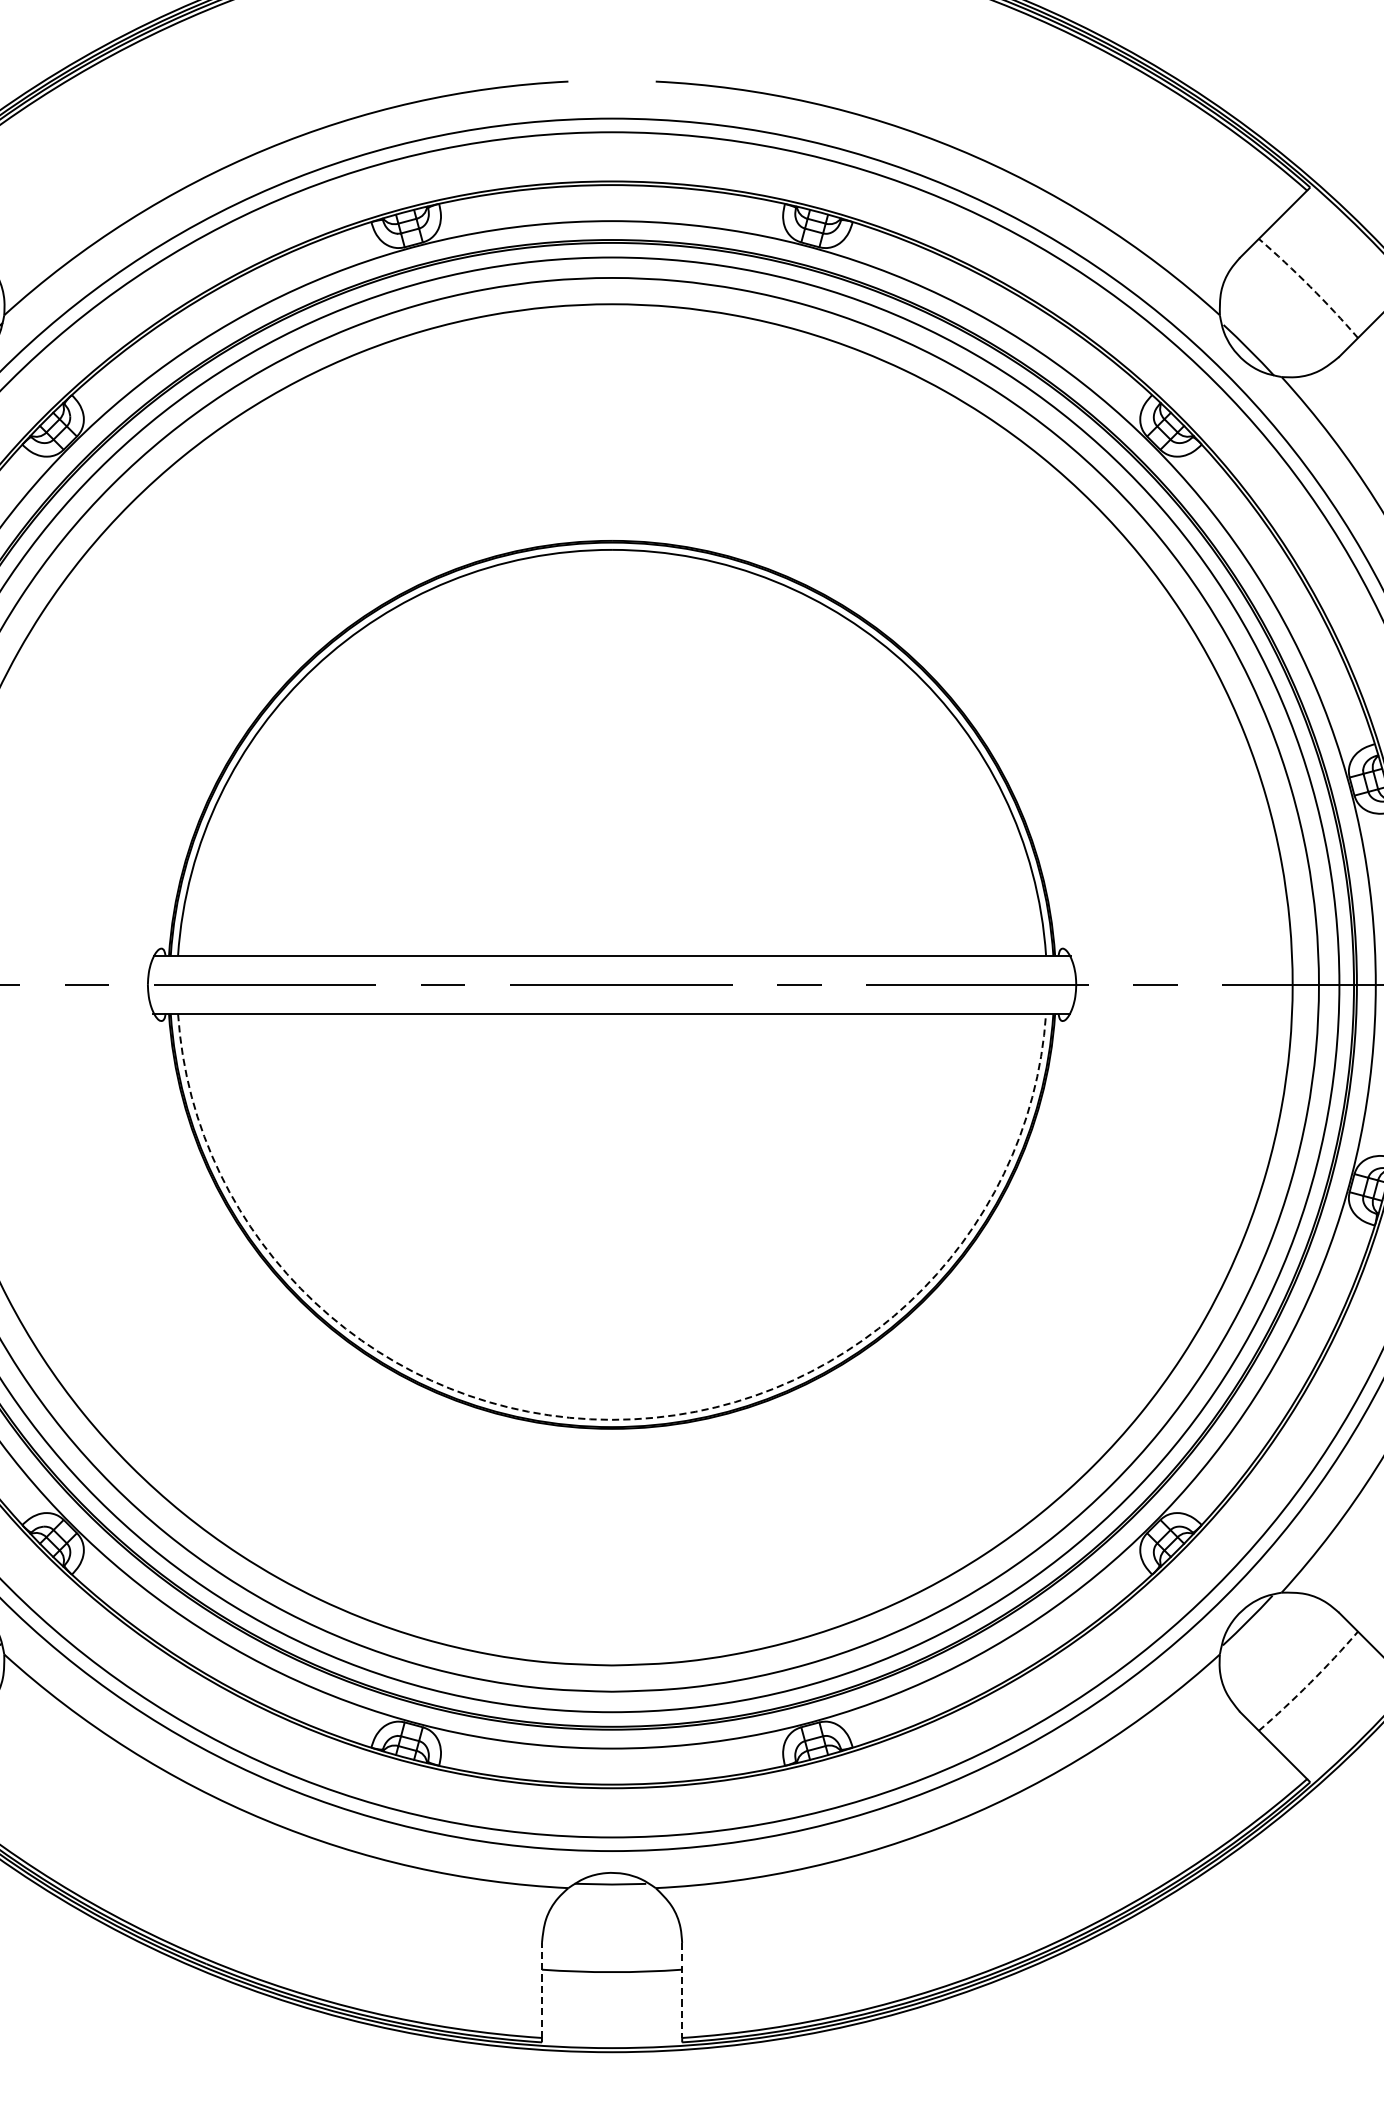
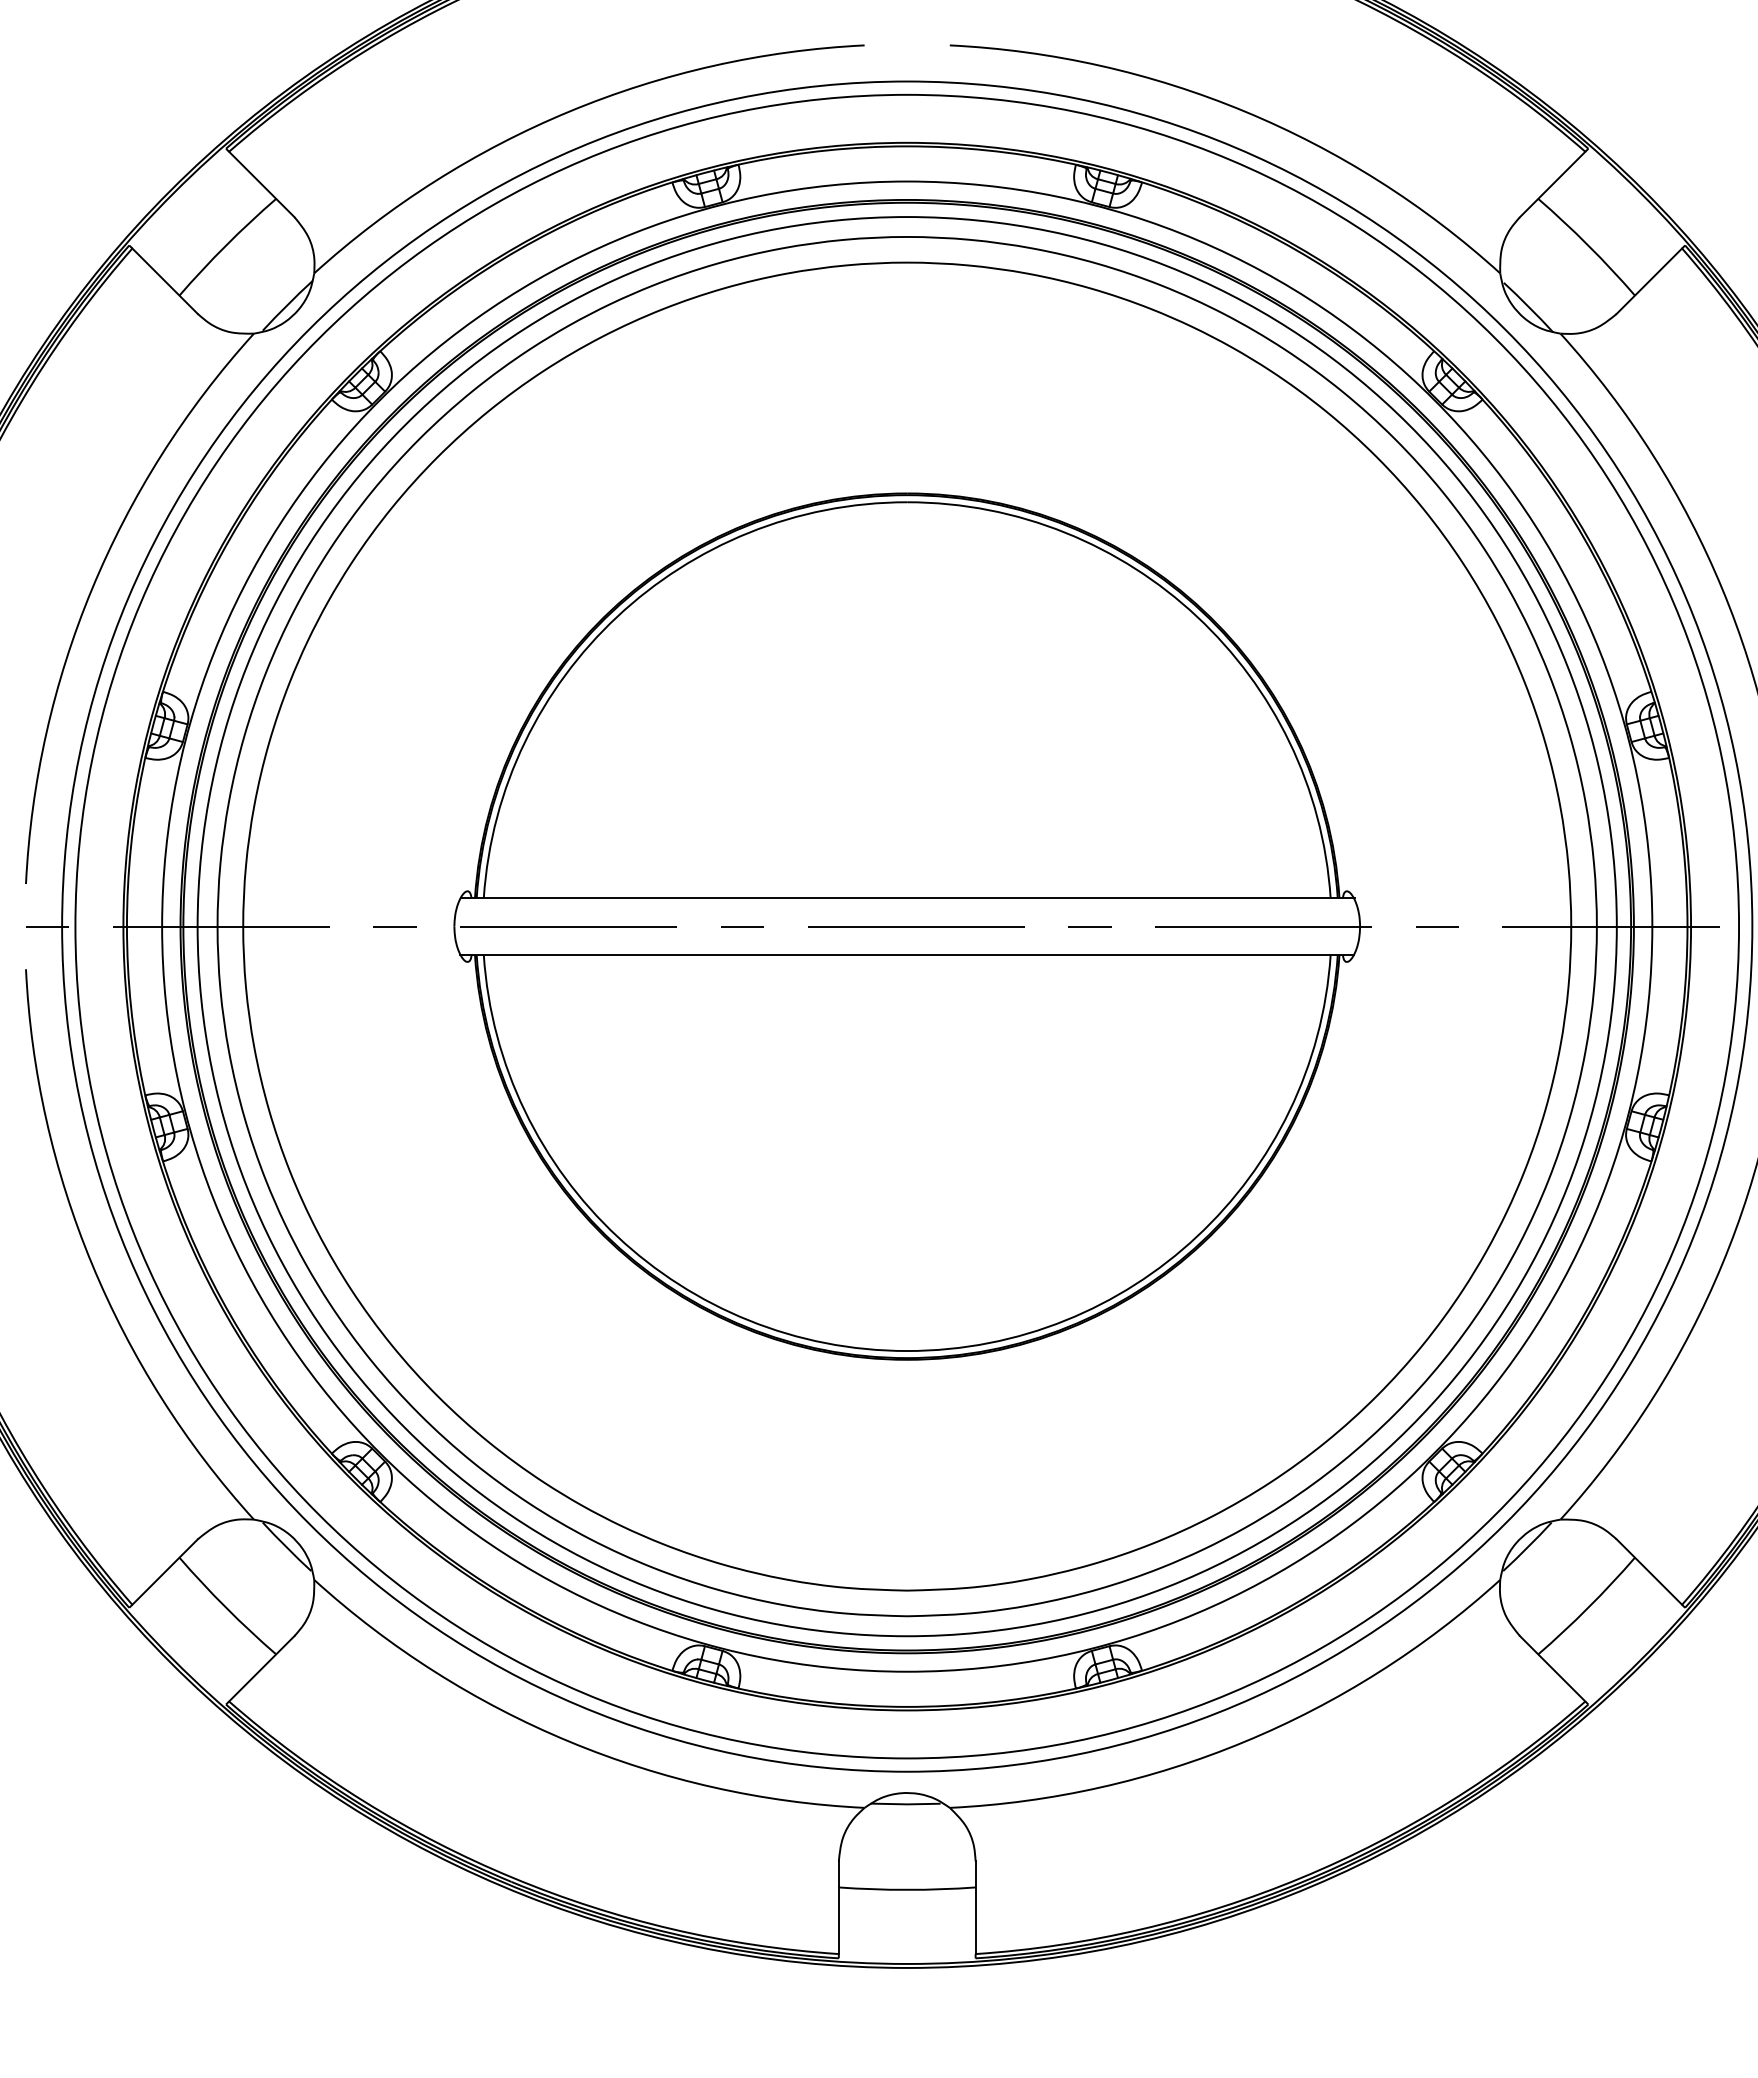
arc: (1310, 286) -> (1588, 245), dashed -> solid
arc: (612, 1420) -> (907, 1351), dashed -> solid
arc: (1310, 1682) -> (1588, 1607), dashed -> solid
line: (541, 1990) -> (838, 1907), dashed -> solid
line: (682, 1991) -> (975, 1908), dashed -> solid

